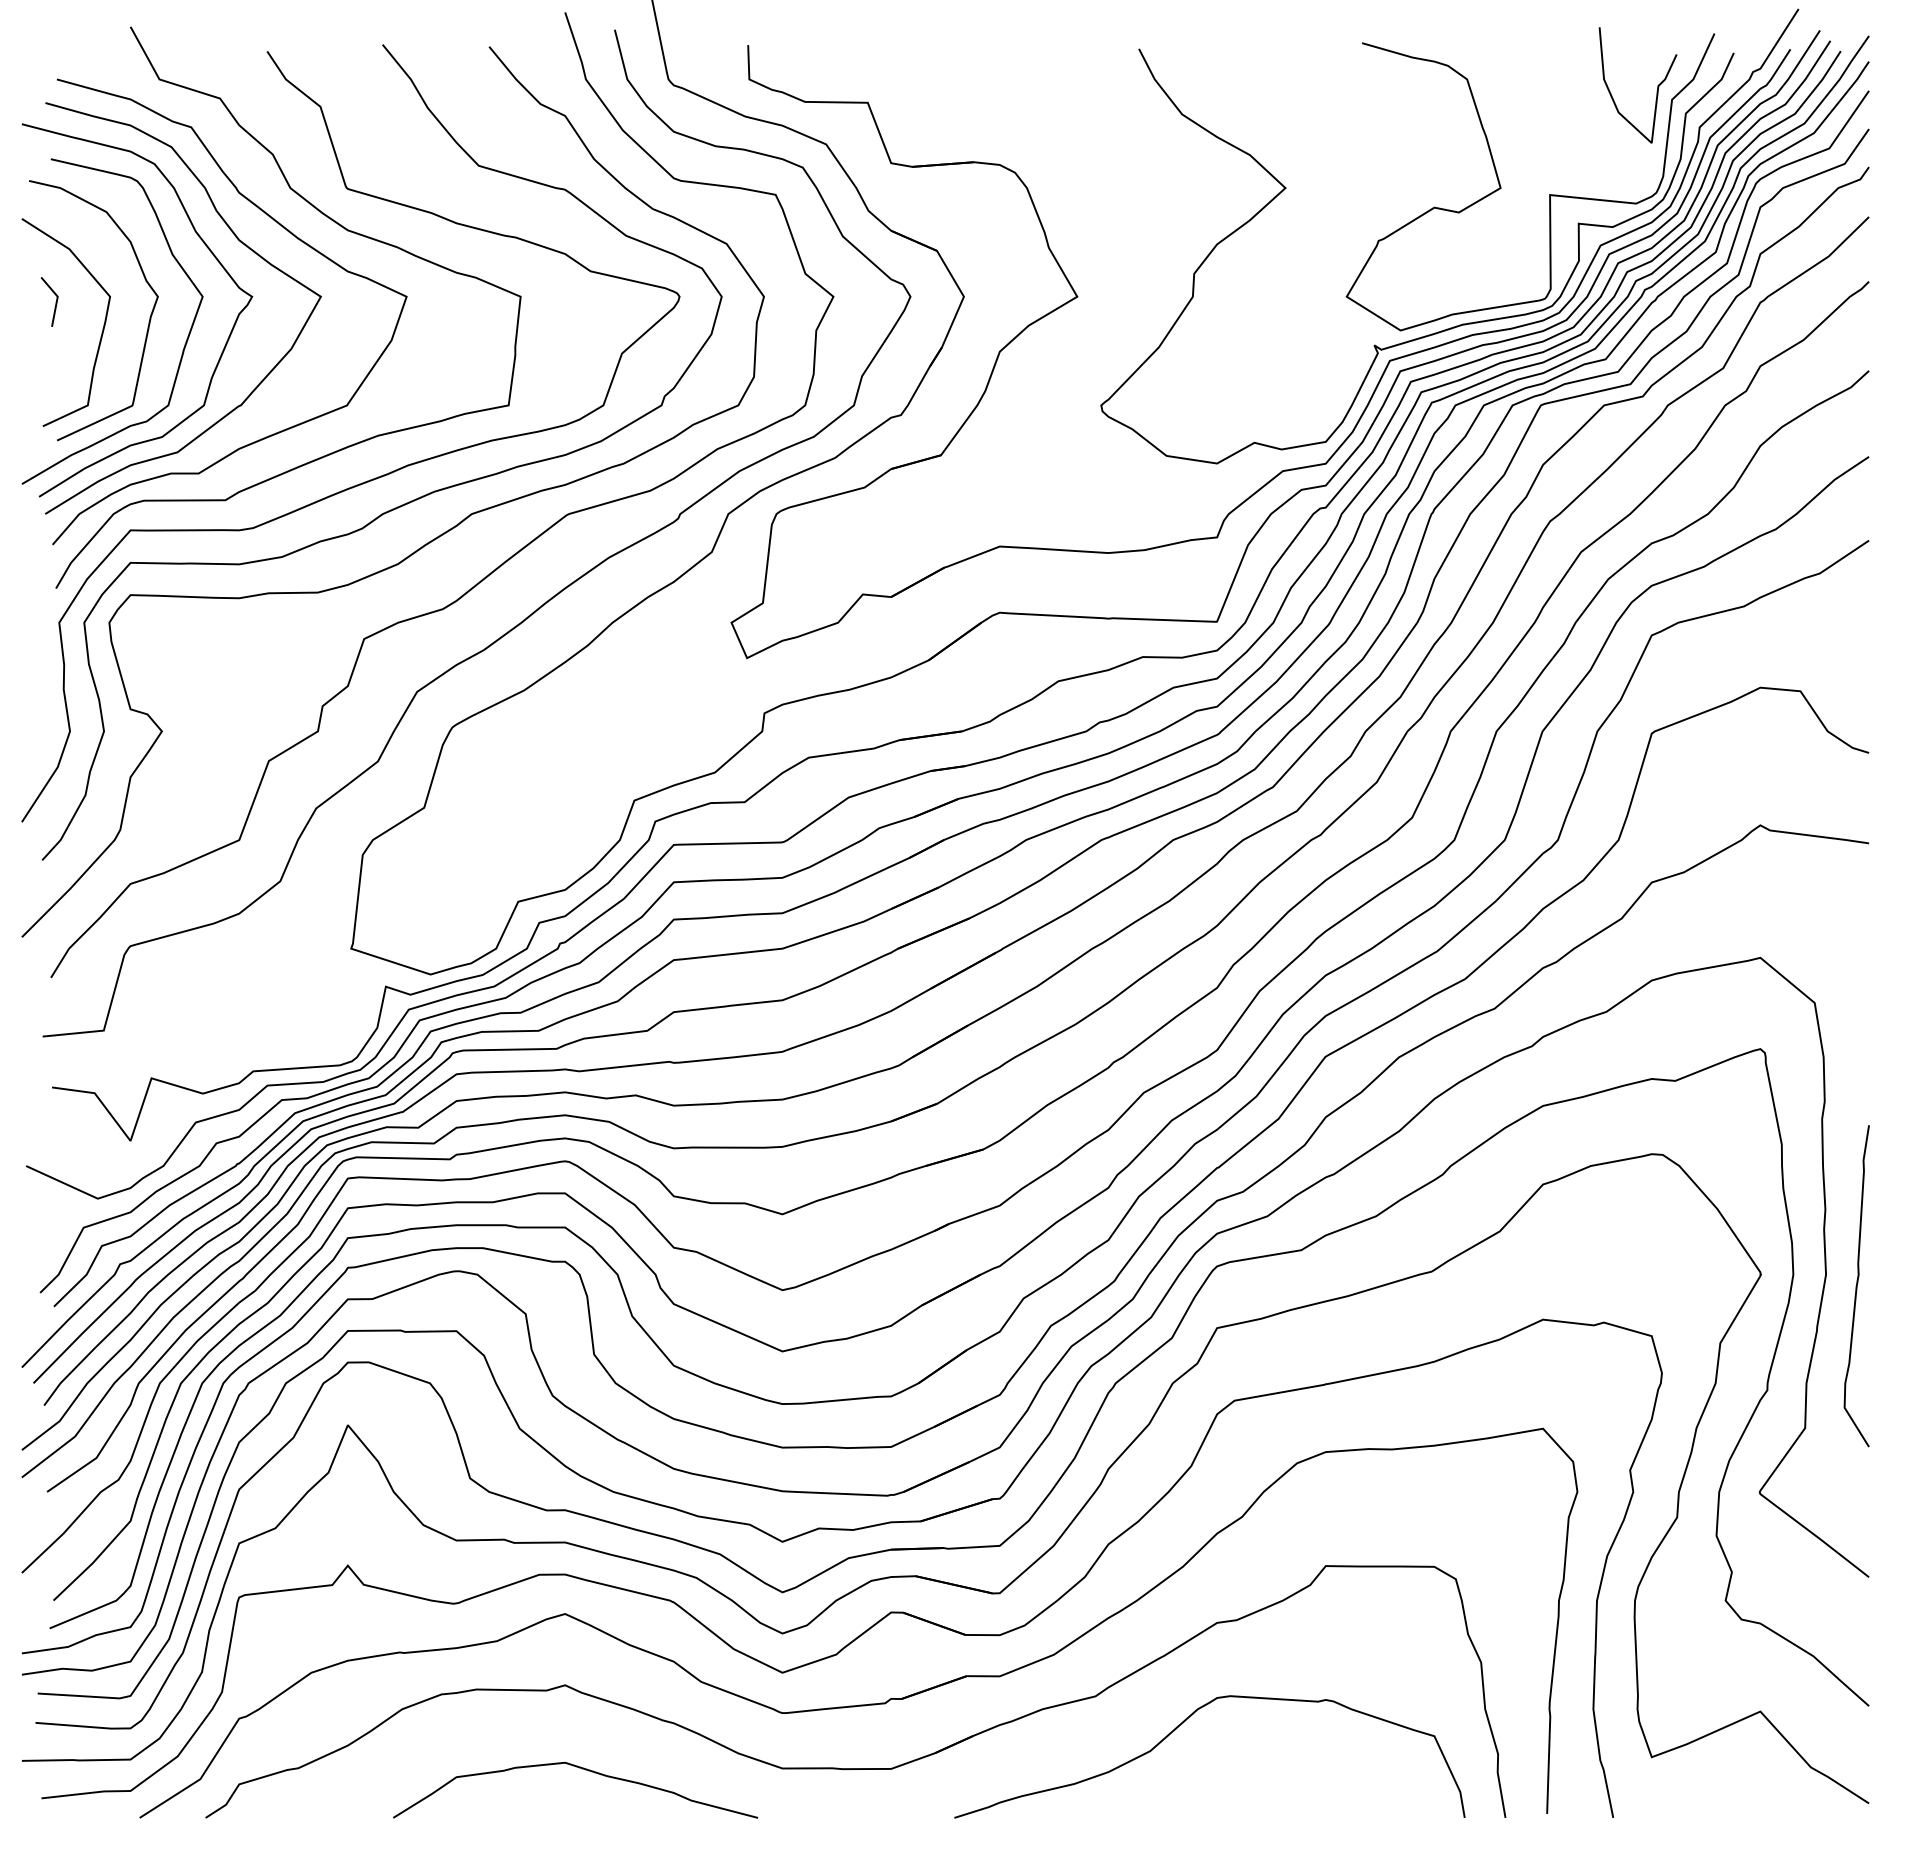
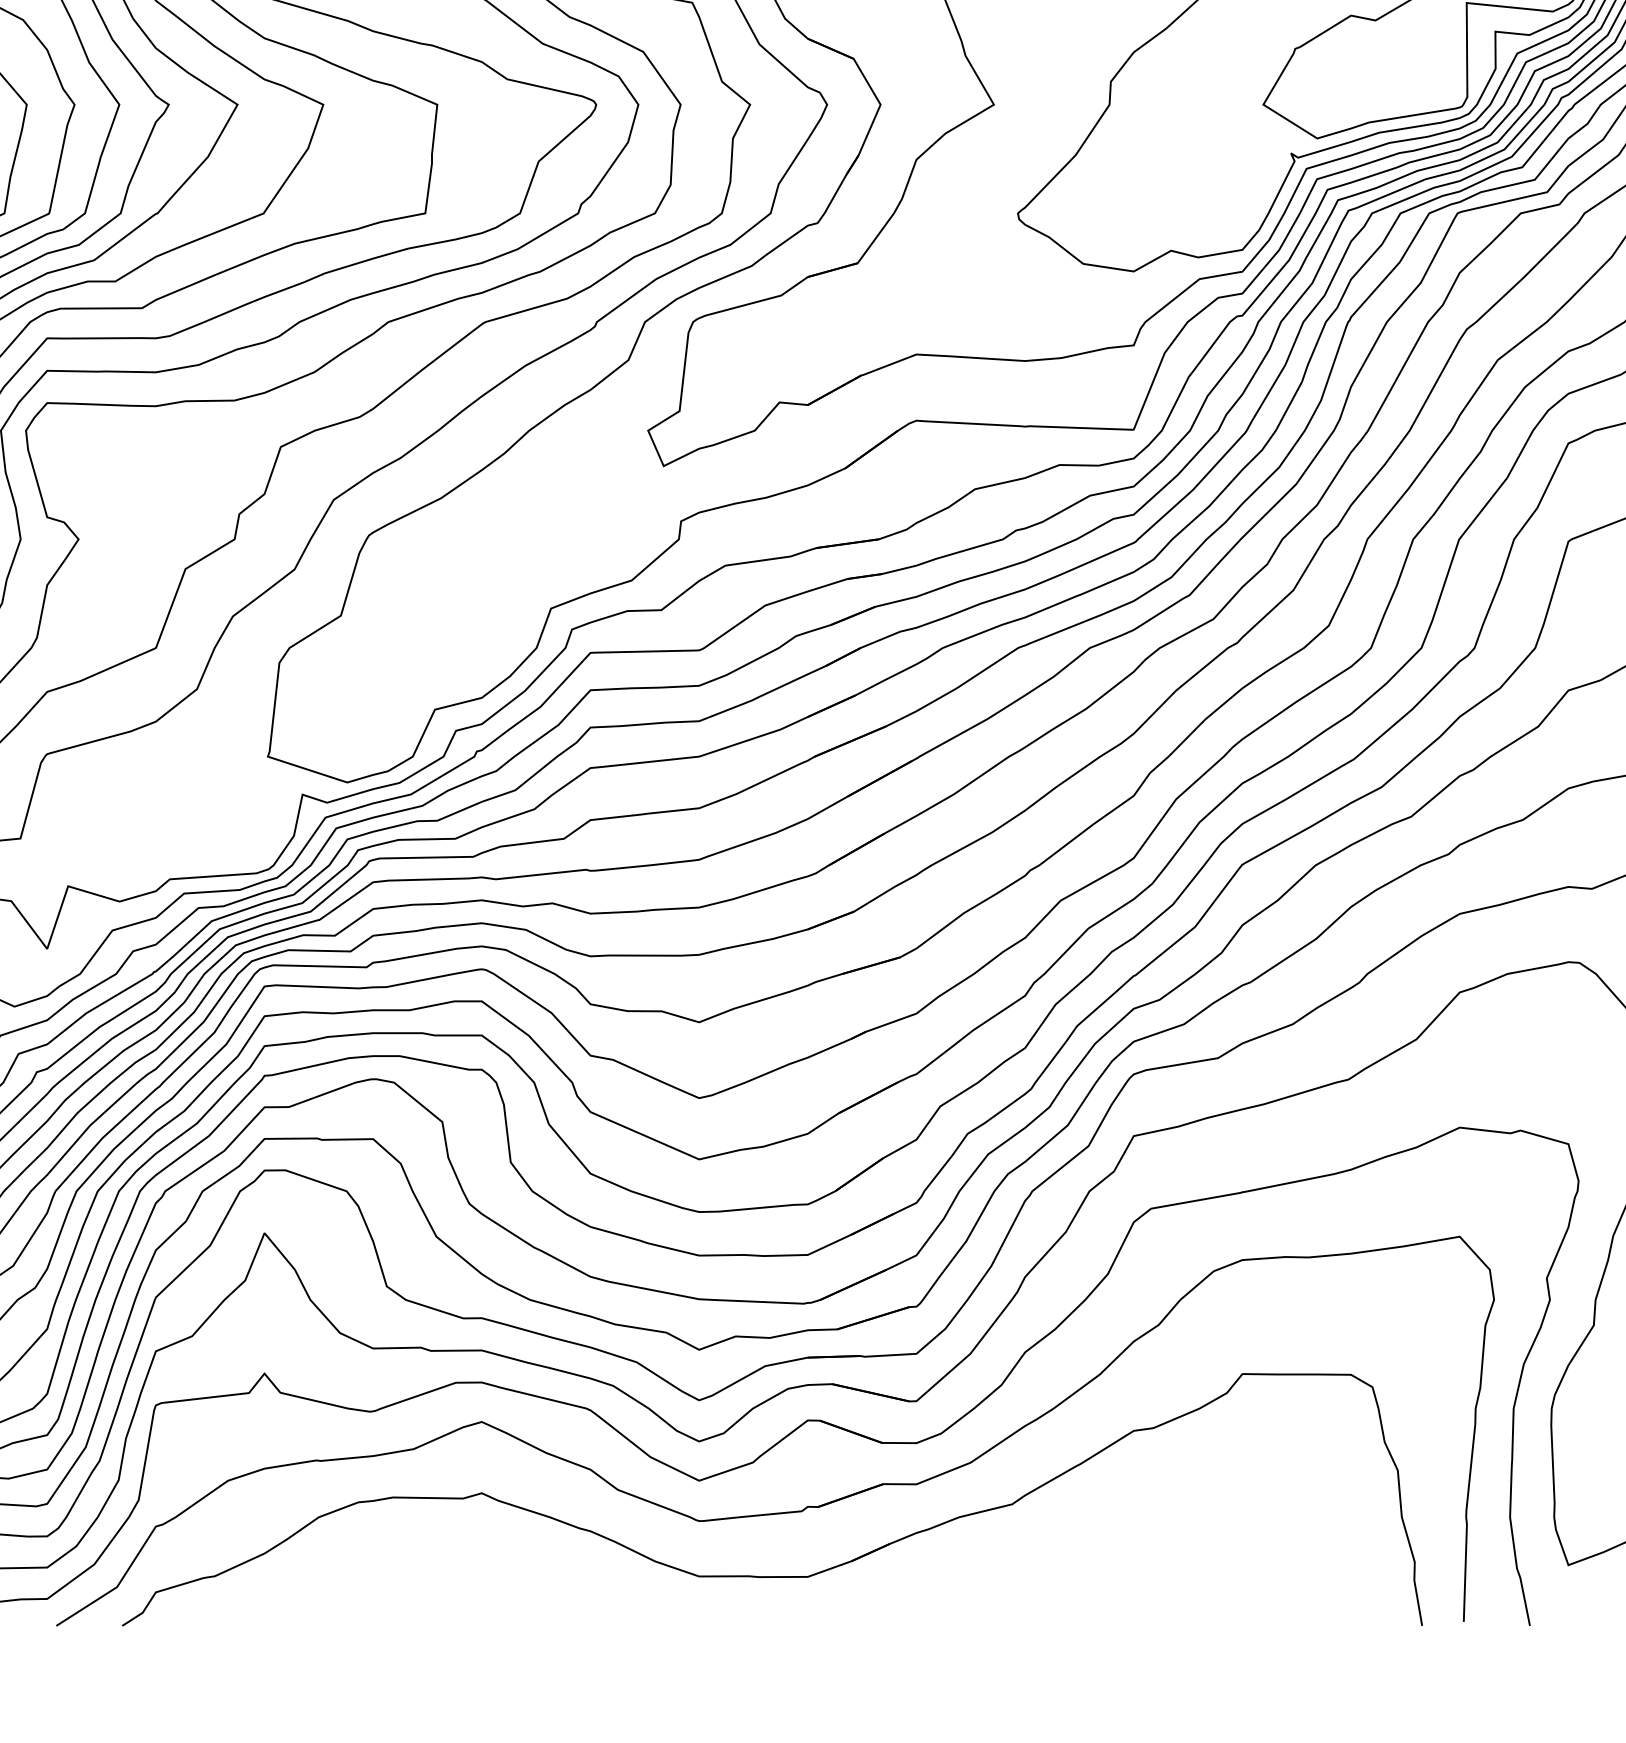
curve: (1182, 1724) -> (1099, 1532), removed
curve: (582, 1769) -> (499, 1577), removed

